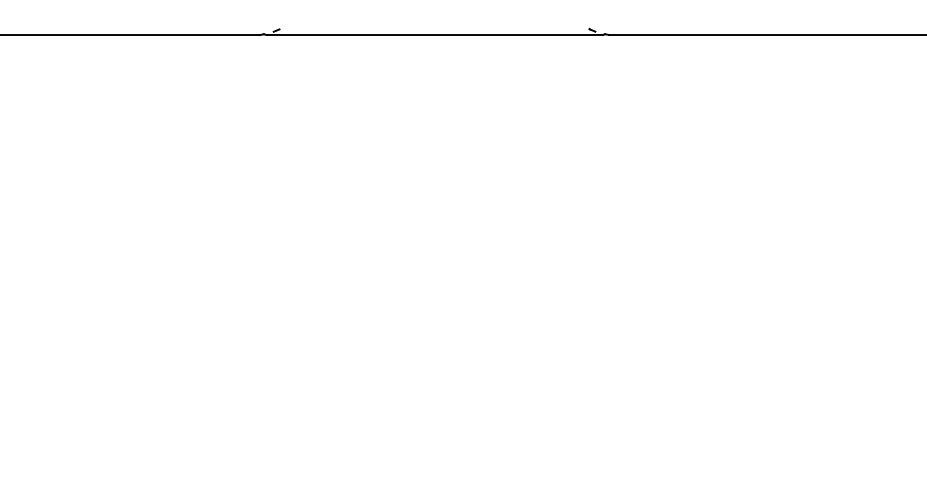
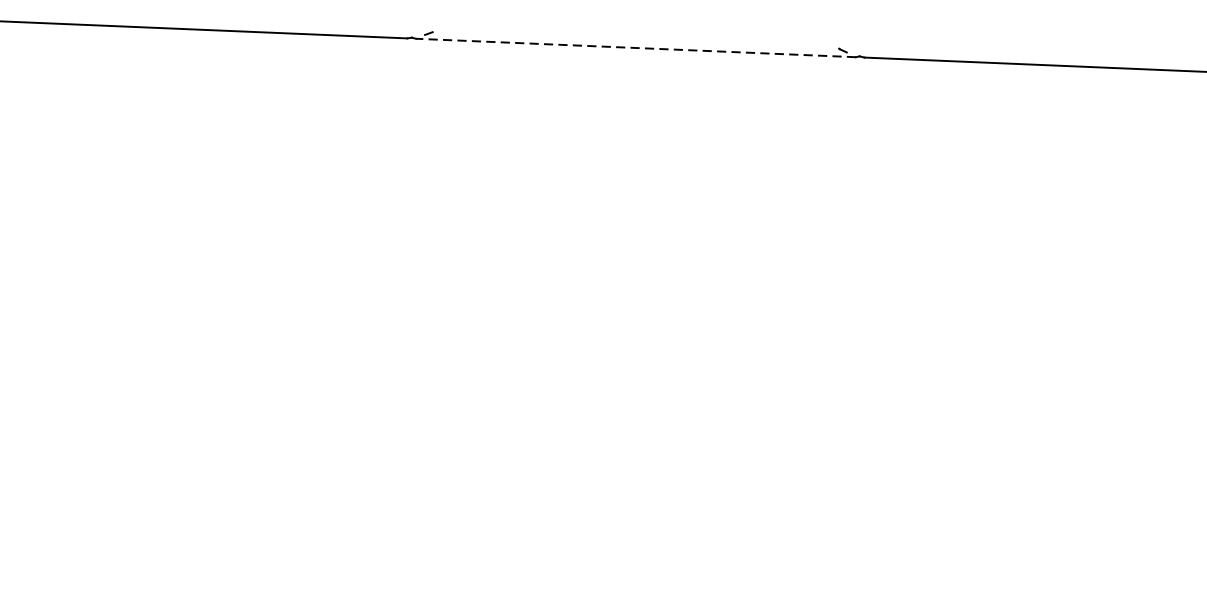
line: (434, 35) -> (635, 48), solid -> dashed

